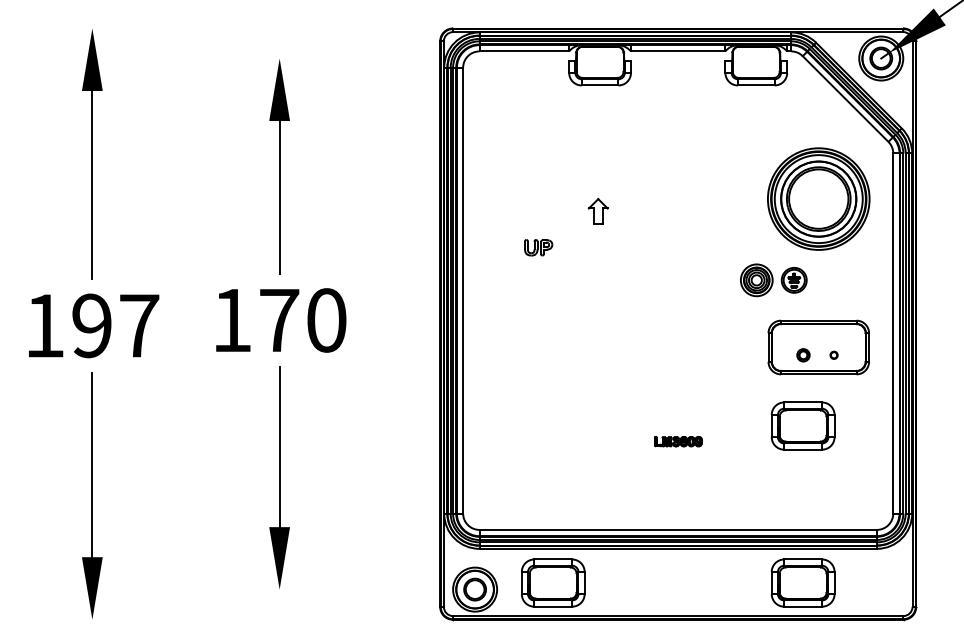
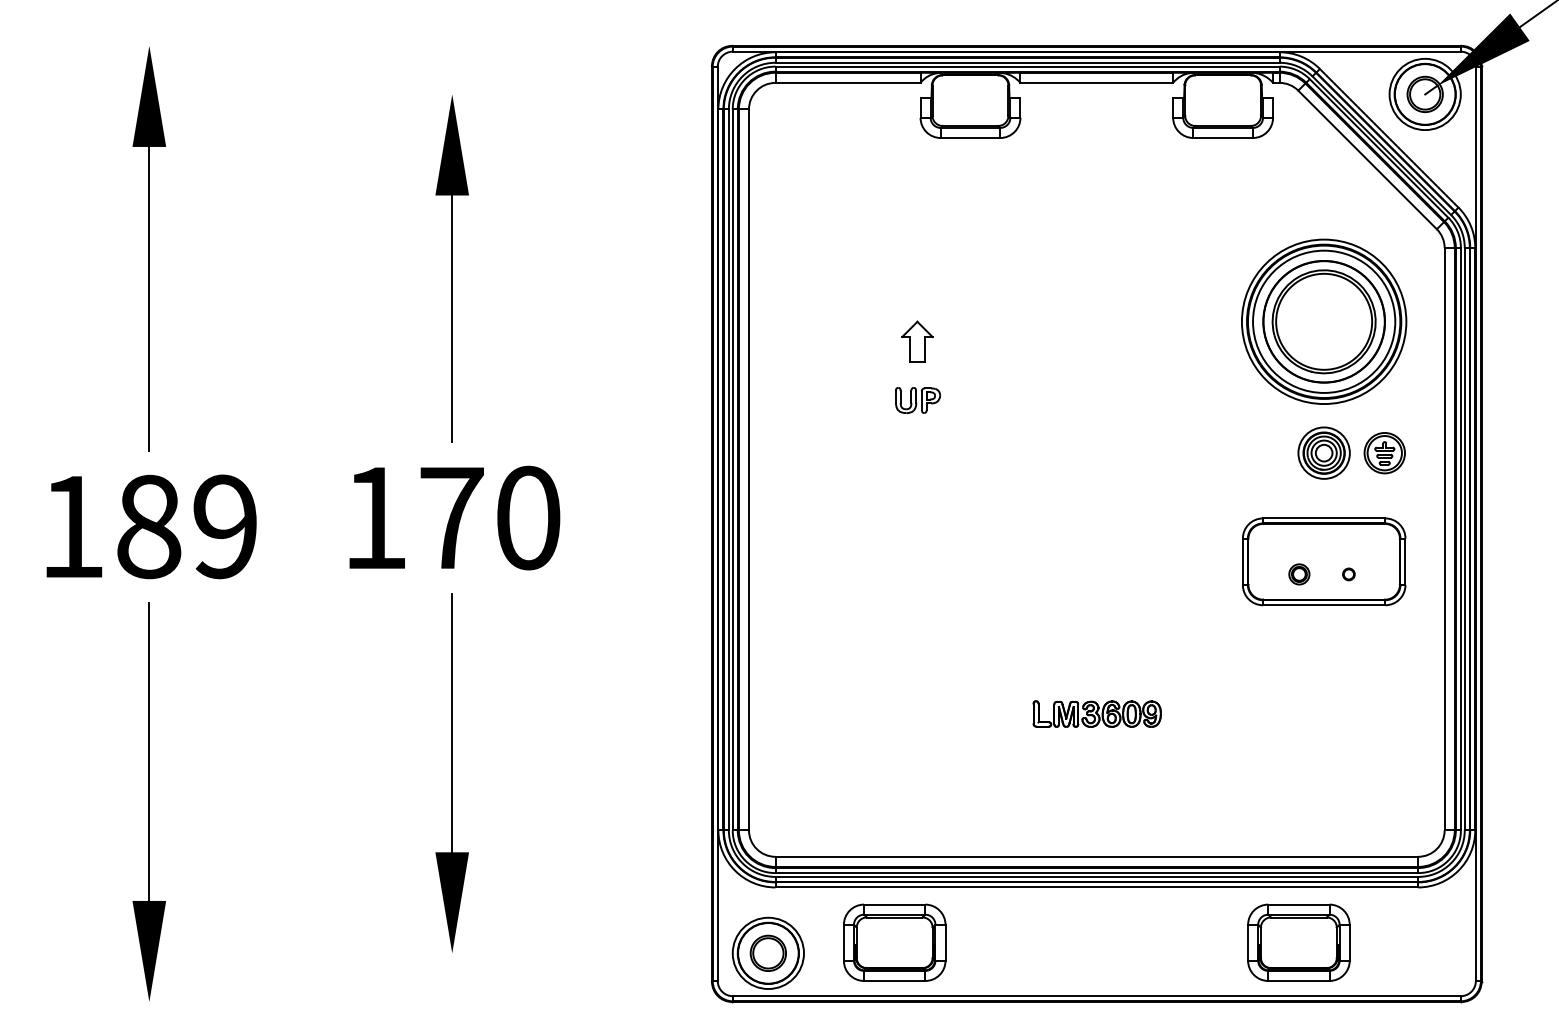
part: (597, 211) -> (916, 341), moved
part: (538, 247) -> (917, 400), moved
part: (773, 280) -> (1351, 453), moved
text: (115, 325) -> (186, 526), 197 -> 189
part: (802, 425) -> (1297, 687), removed
part: (678, 441) -> (1097, 713), size x1.67

